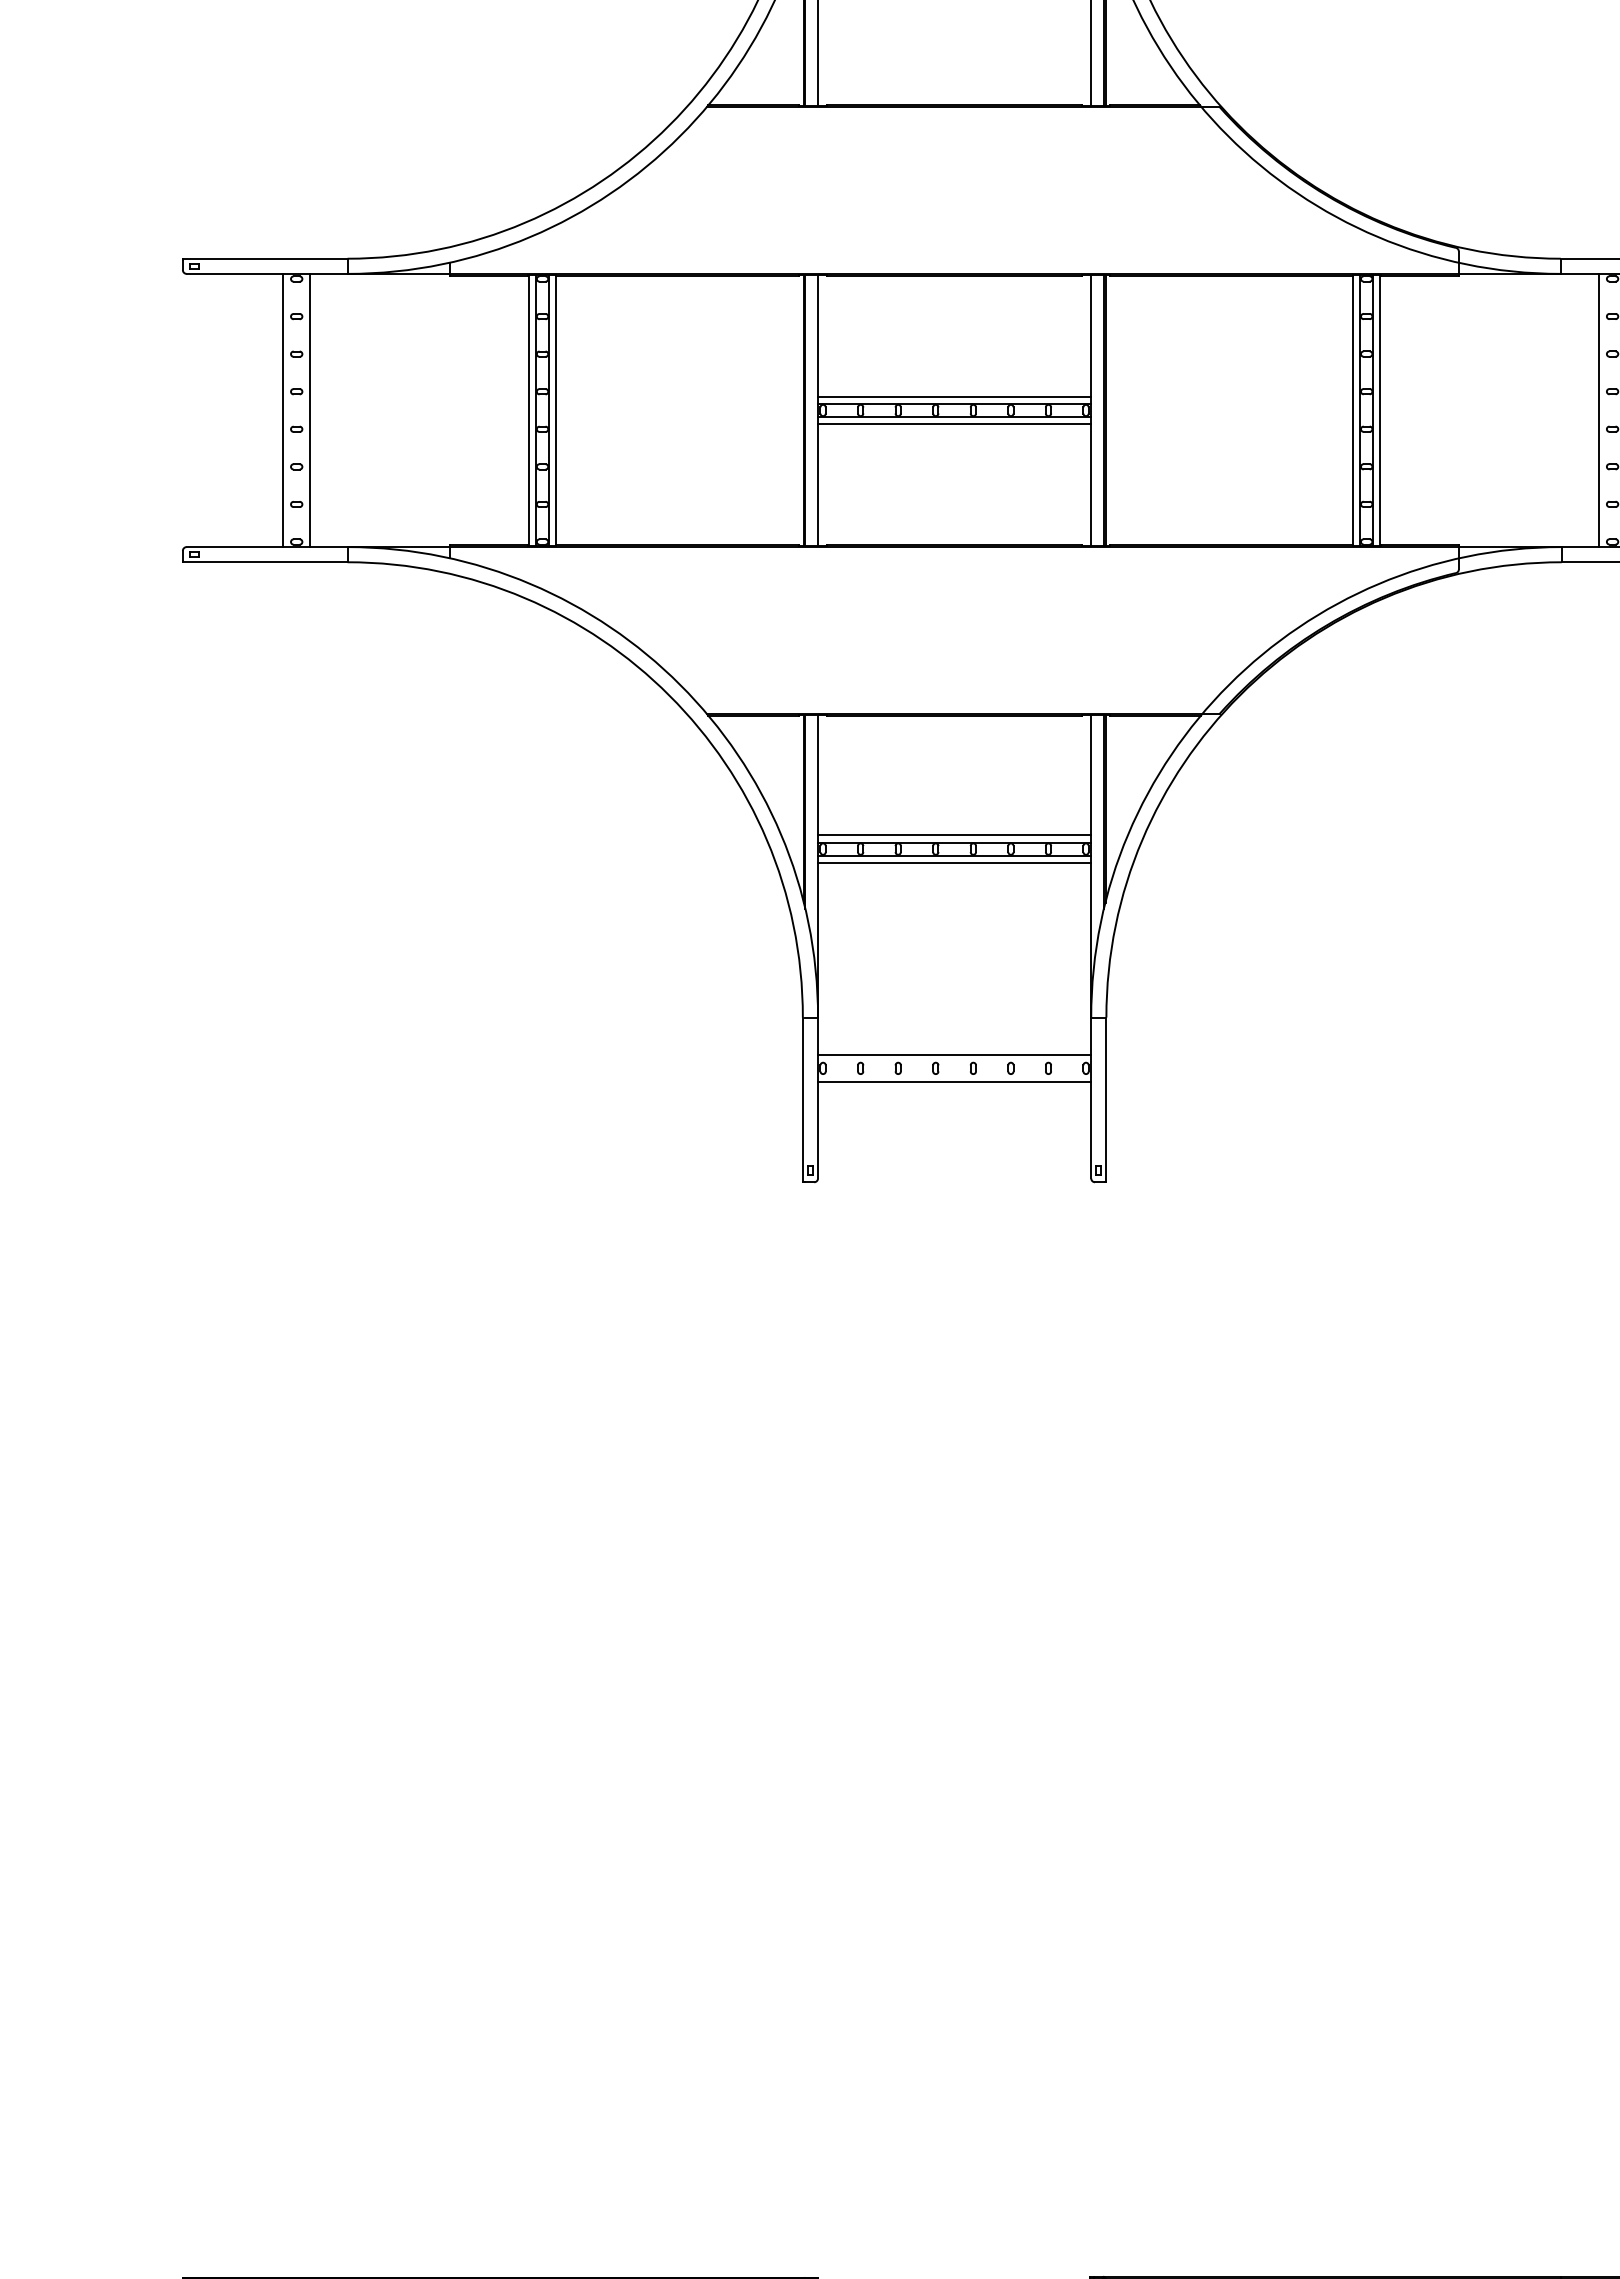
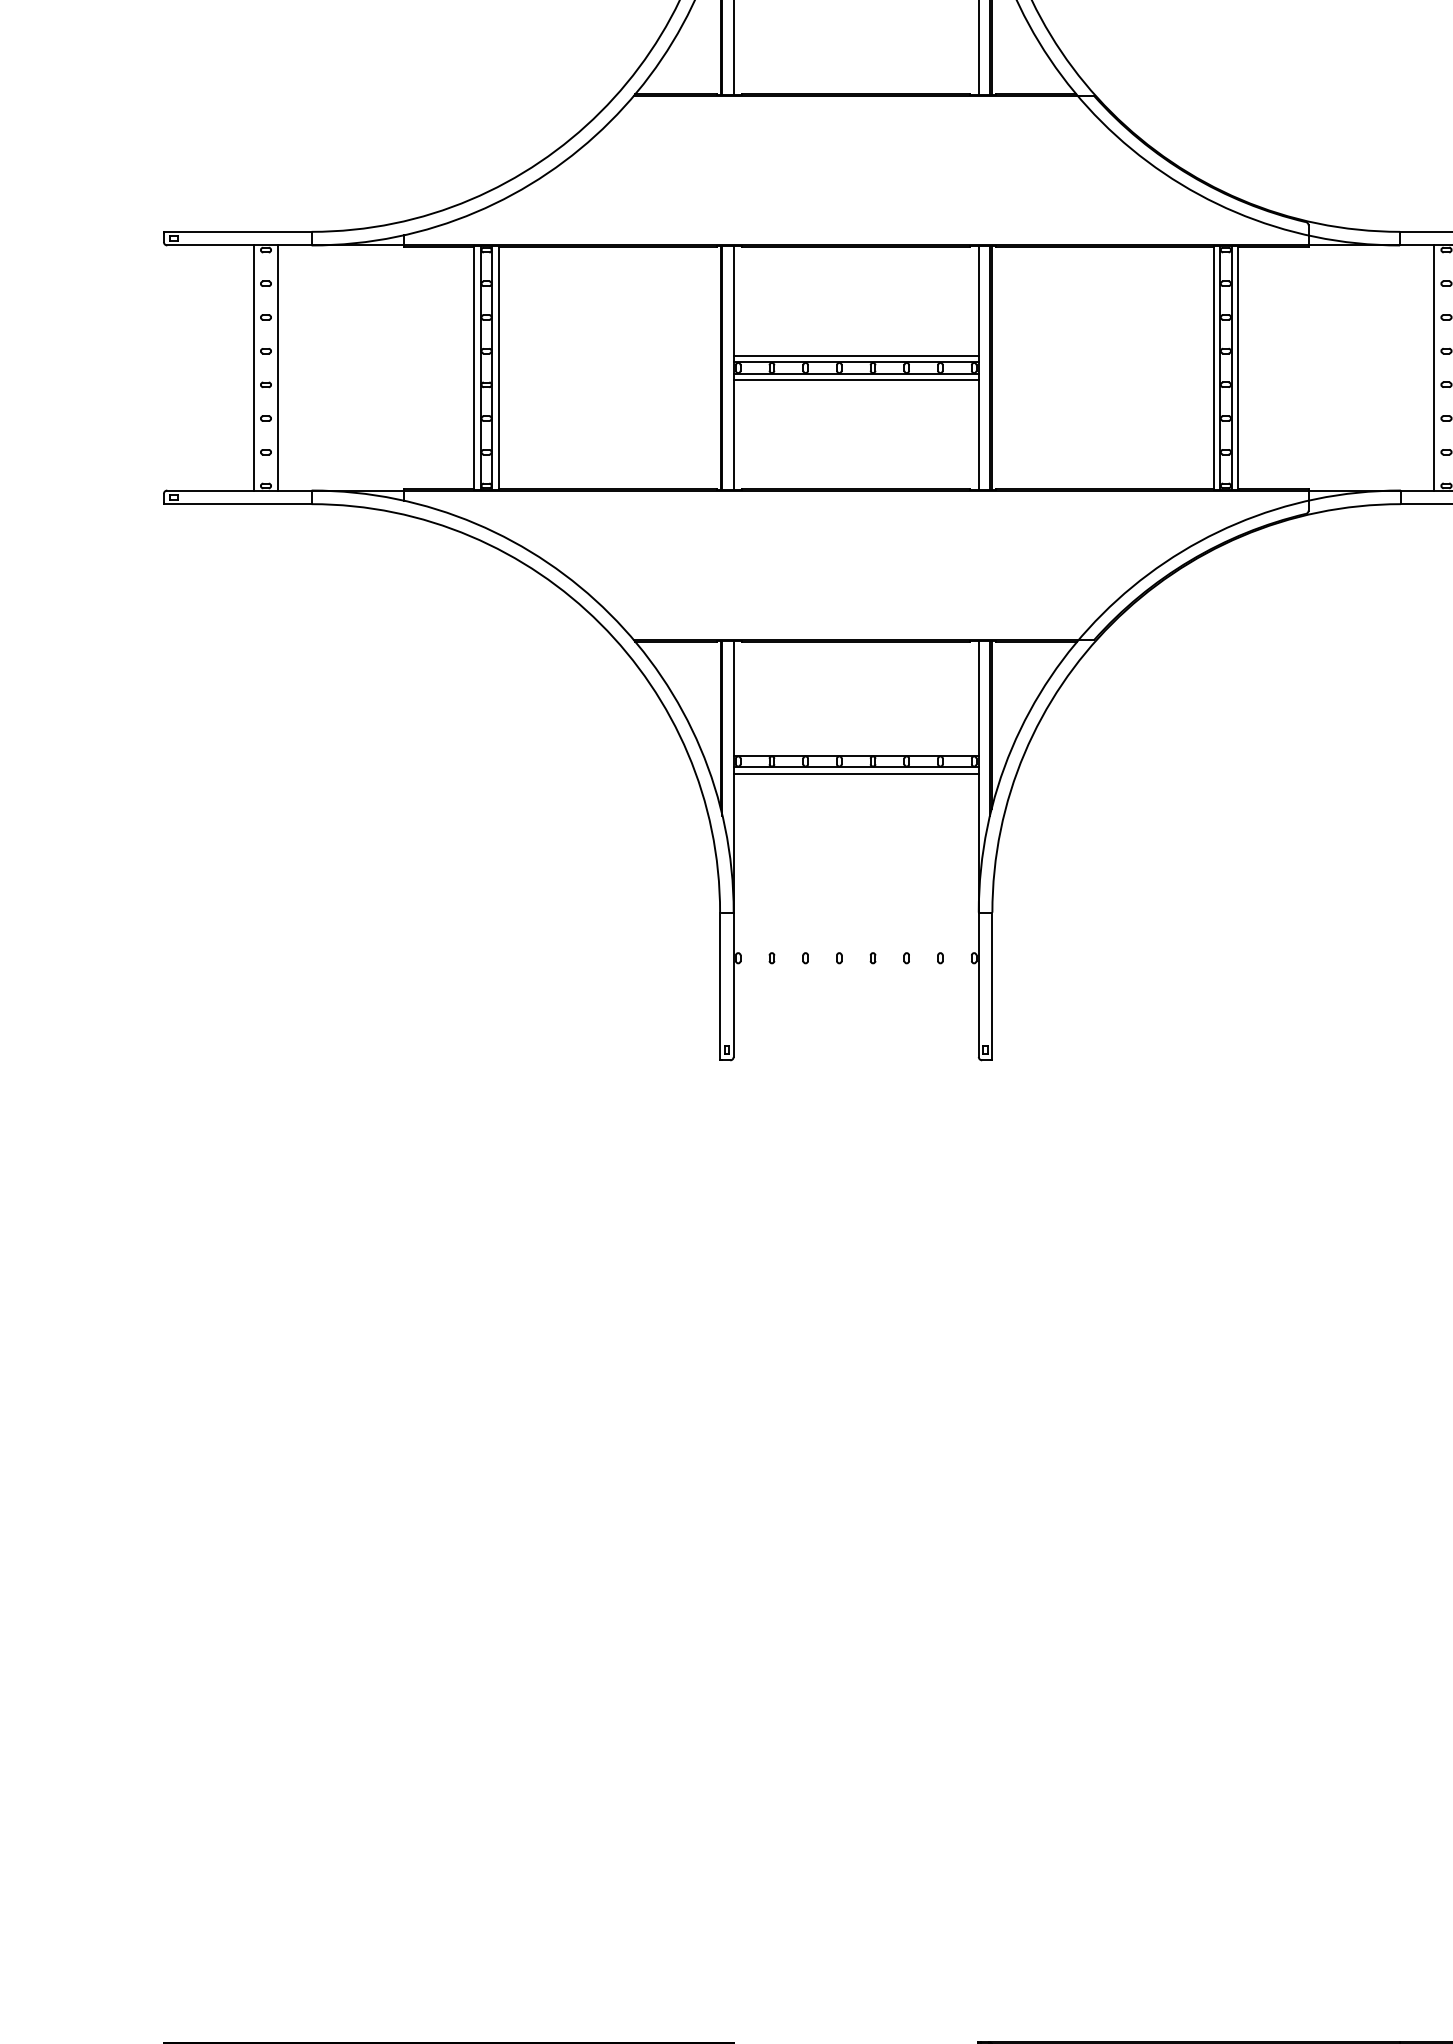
line: (954, 835) -> (856, 749), removed
line: (954, 1054) -> (856, 945), removed
line: (954, 1082) -> (856, 970), removed

